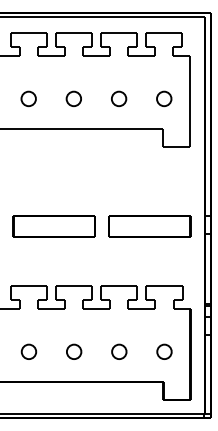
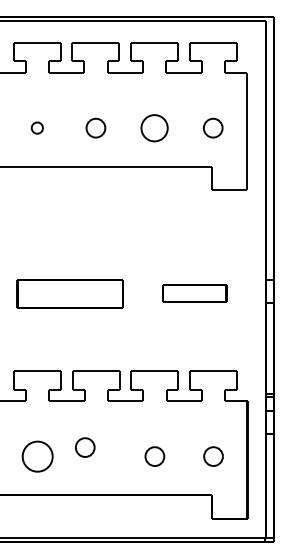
part: (28, 98) -> (37, 127), size x0.6
part: (119, 98) -> (154, 127), size x1.4
part: (149, 226) -> (194, 293), size x0.6
part: (28, 351) -> (37, 456), size x1.6
part: (74, 351) -> (85, 447), moved

